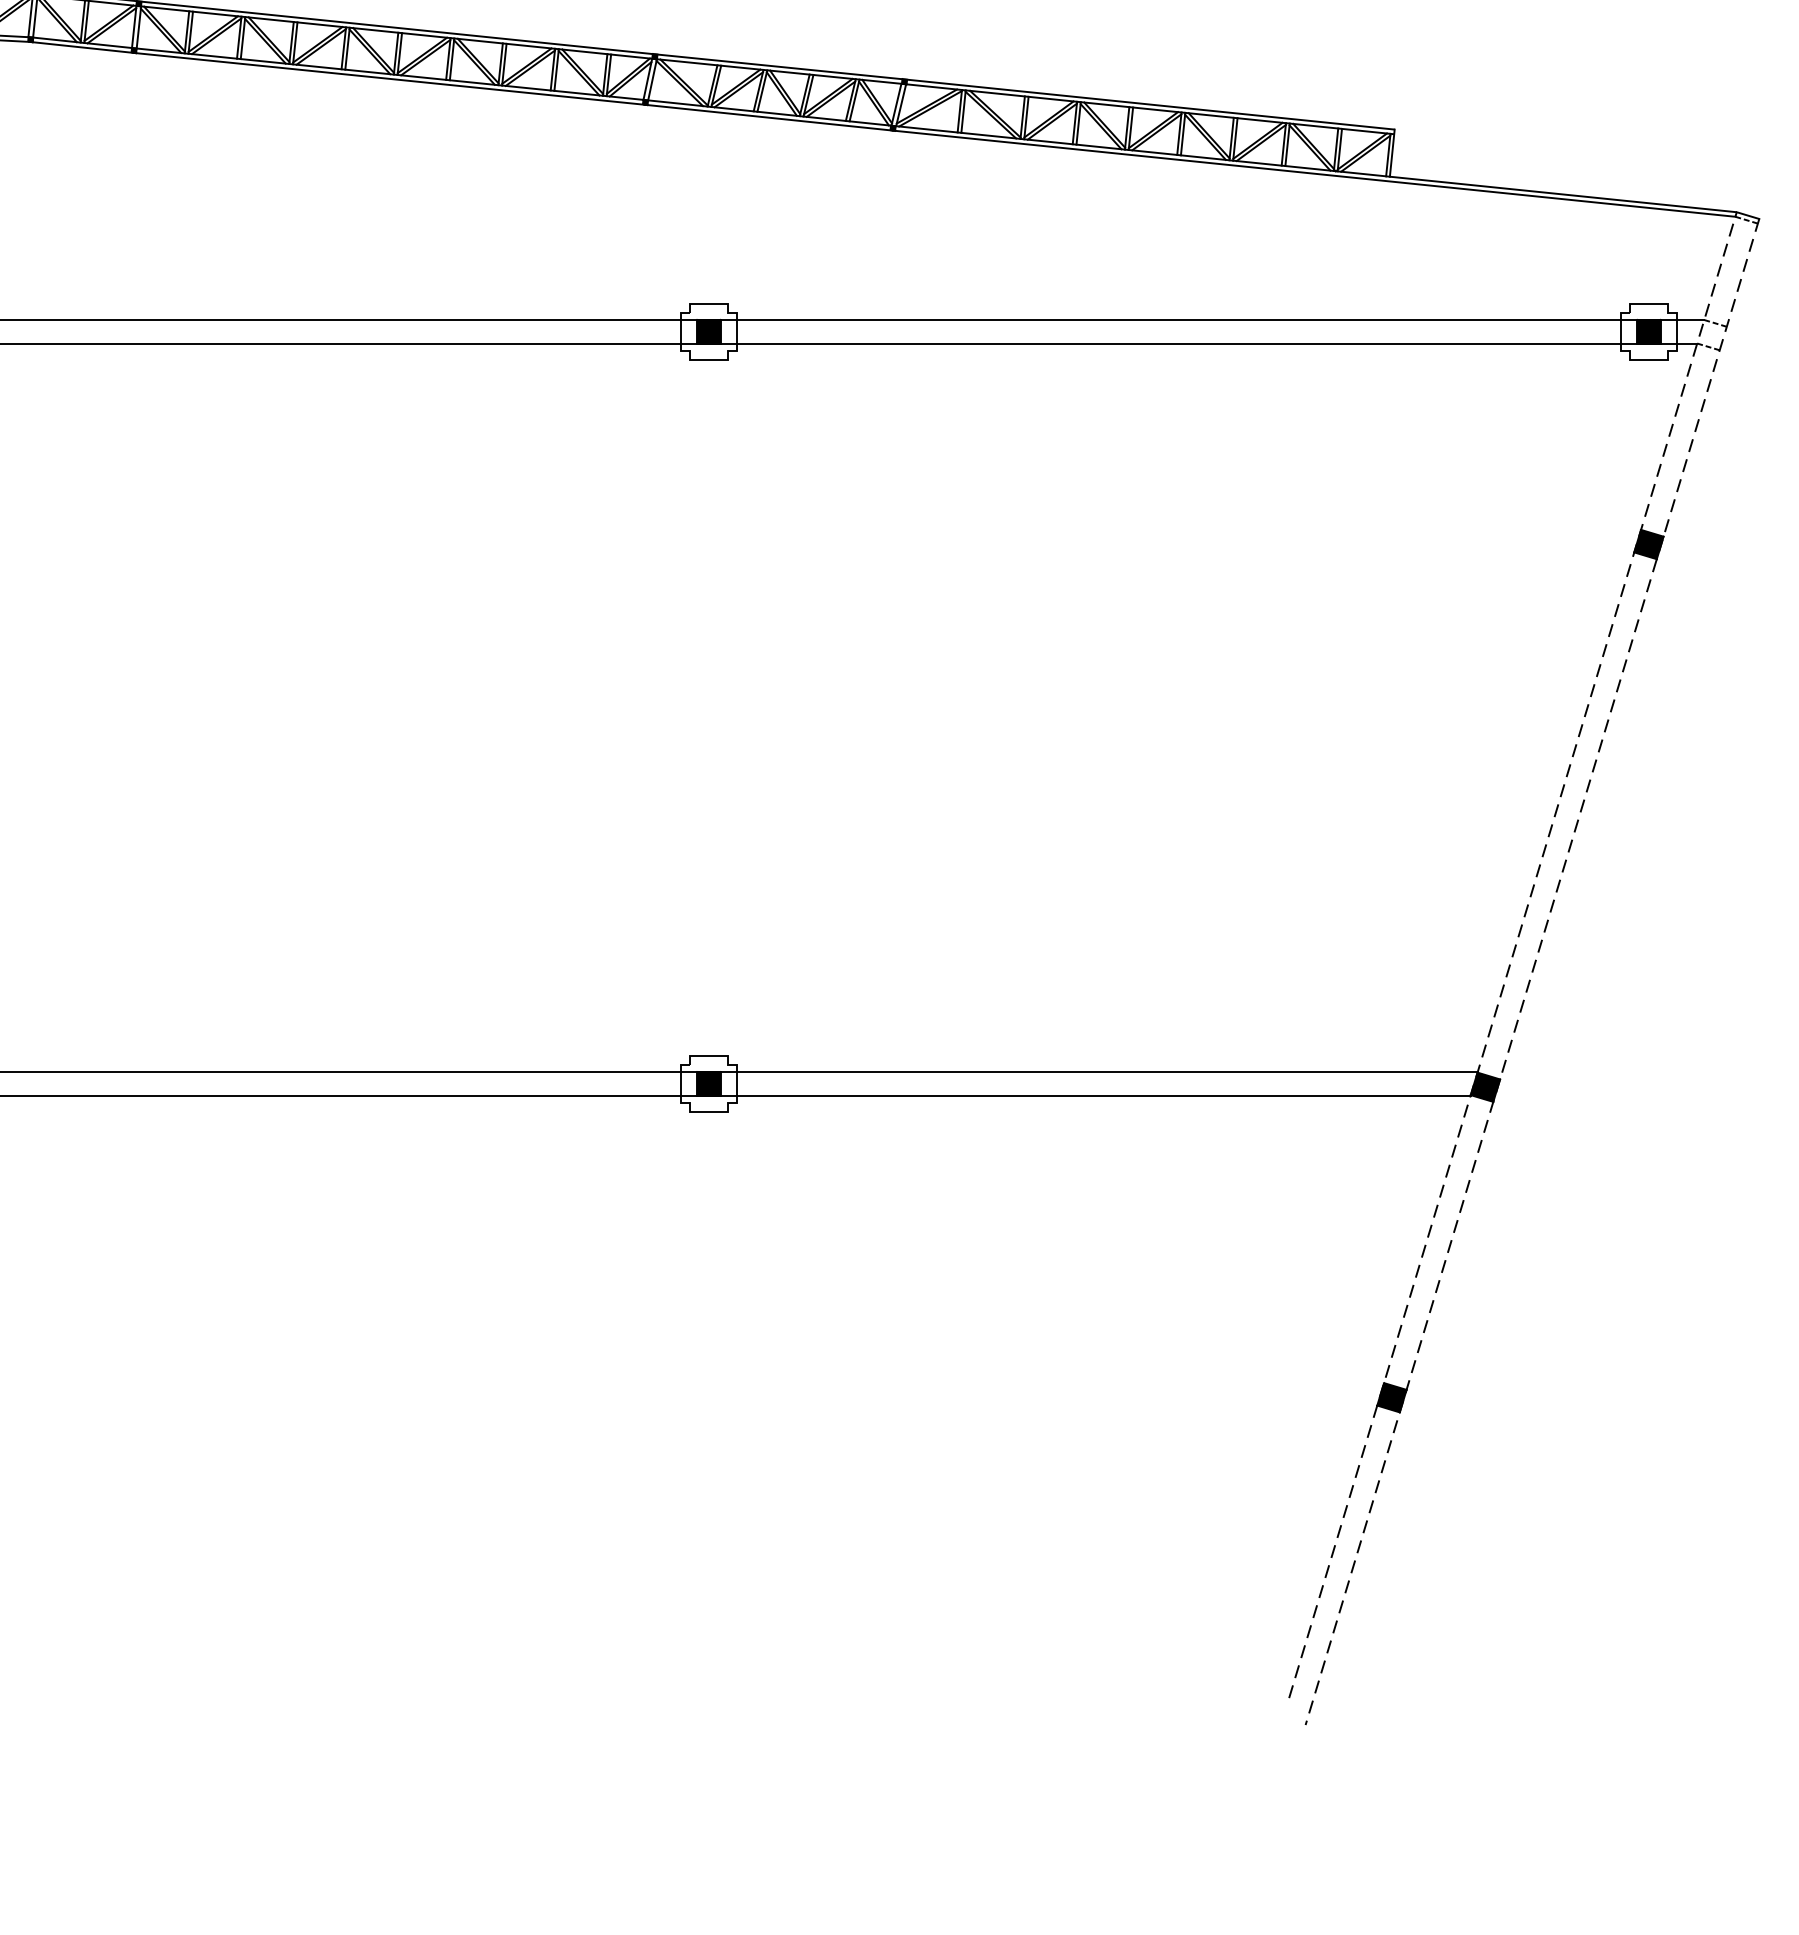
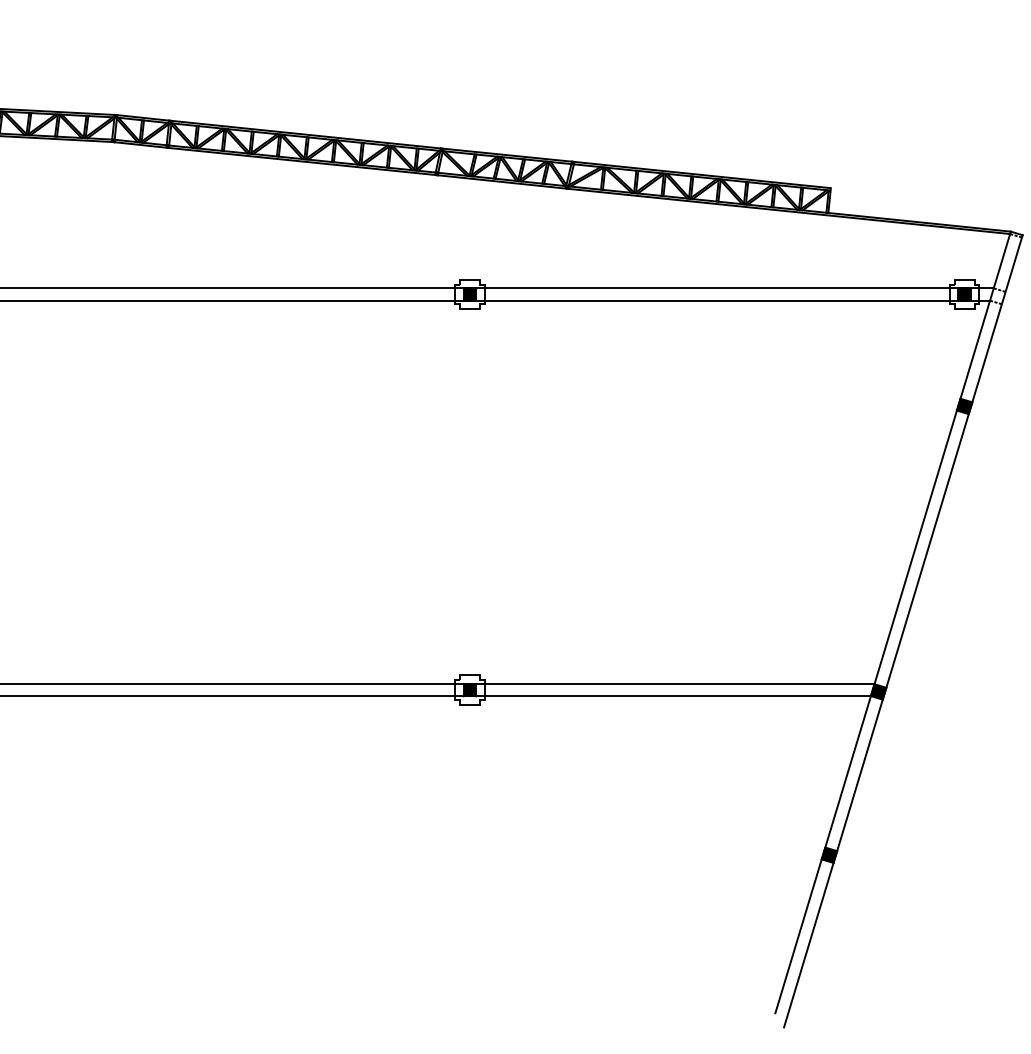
line: (1513, 953) -> (893, 621), dashed -> solid
line: (1532, 972) -> (903, 631), dashed -> solid

